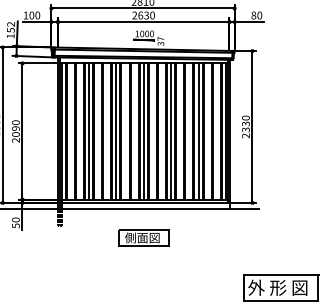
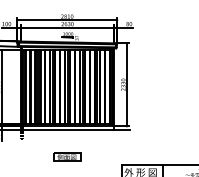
part: (143, 236) -> (67, 156), moved

